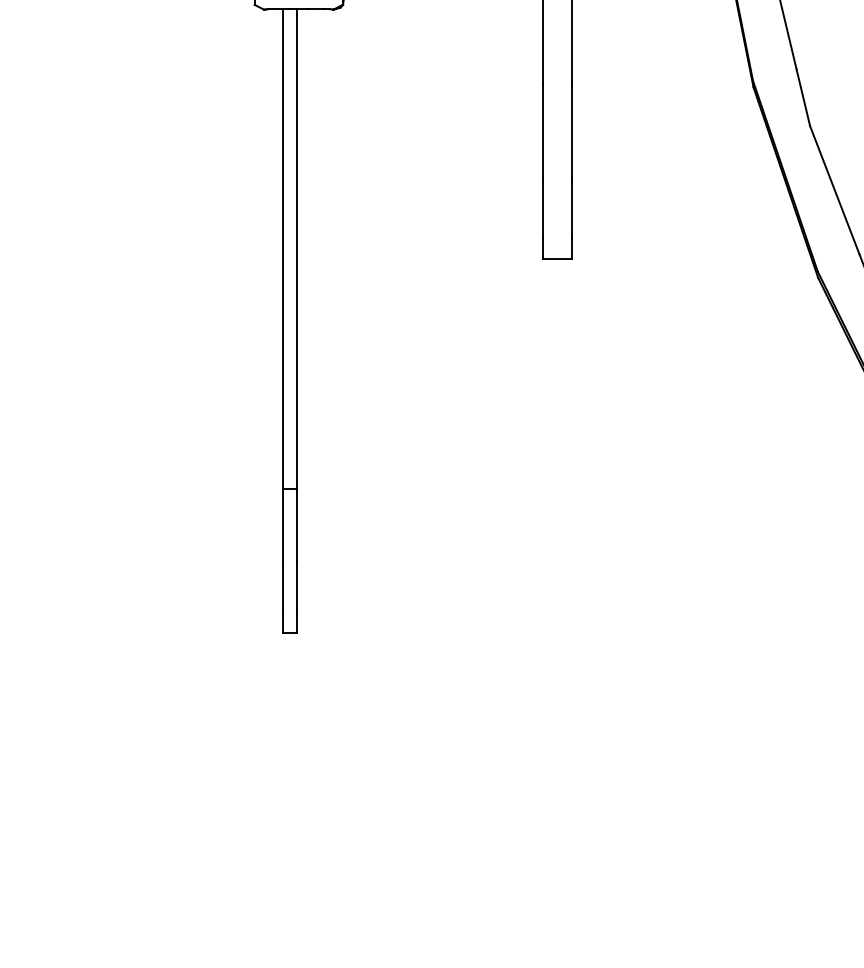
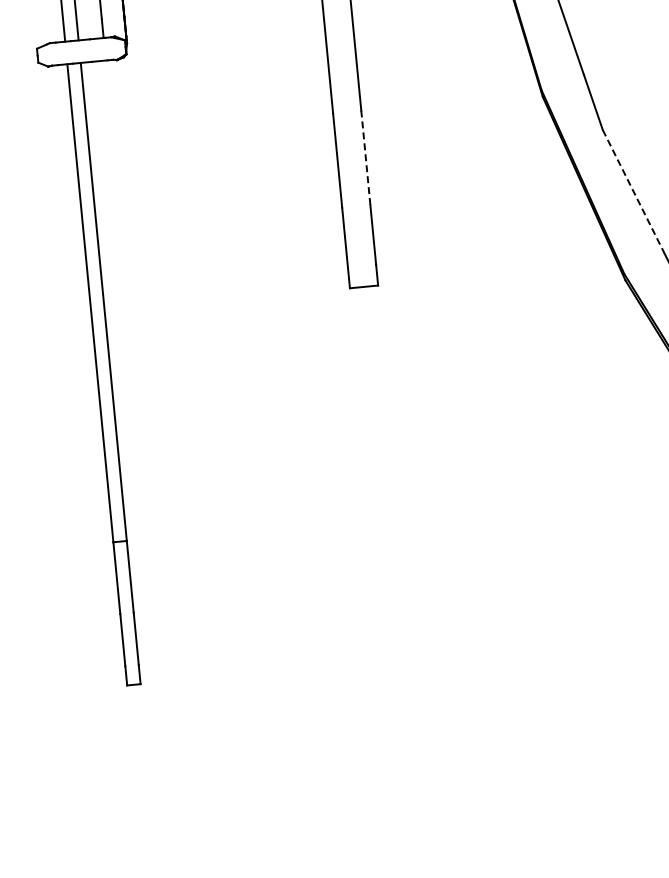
line: (571, 130) -> (365, 157), solid -> dashed
line: (834, 190) -> (633, 191), solid -> dashed

